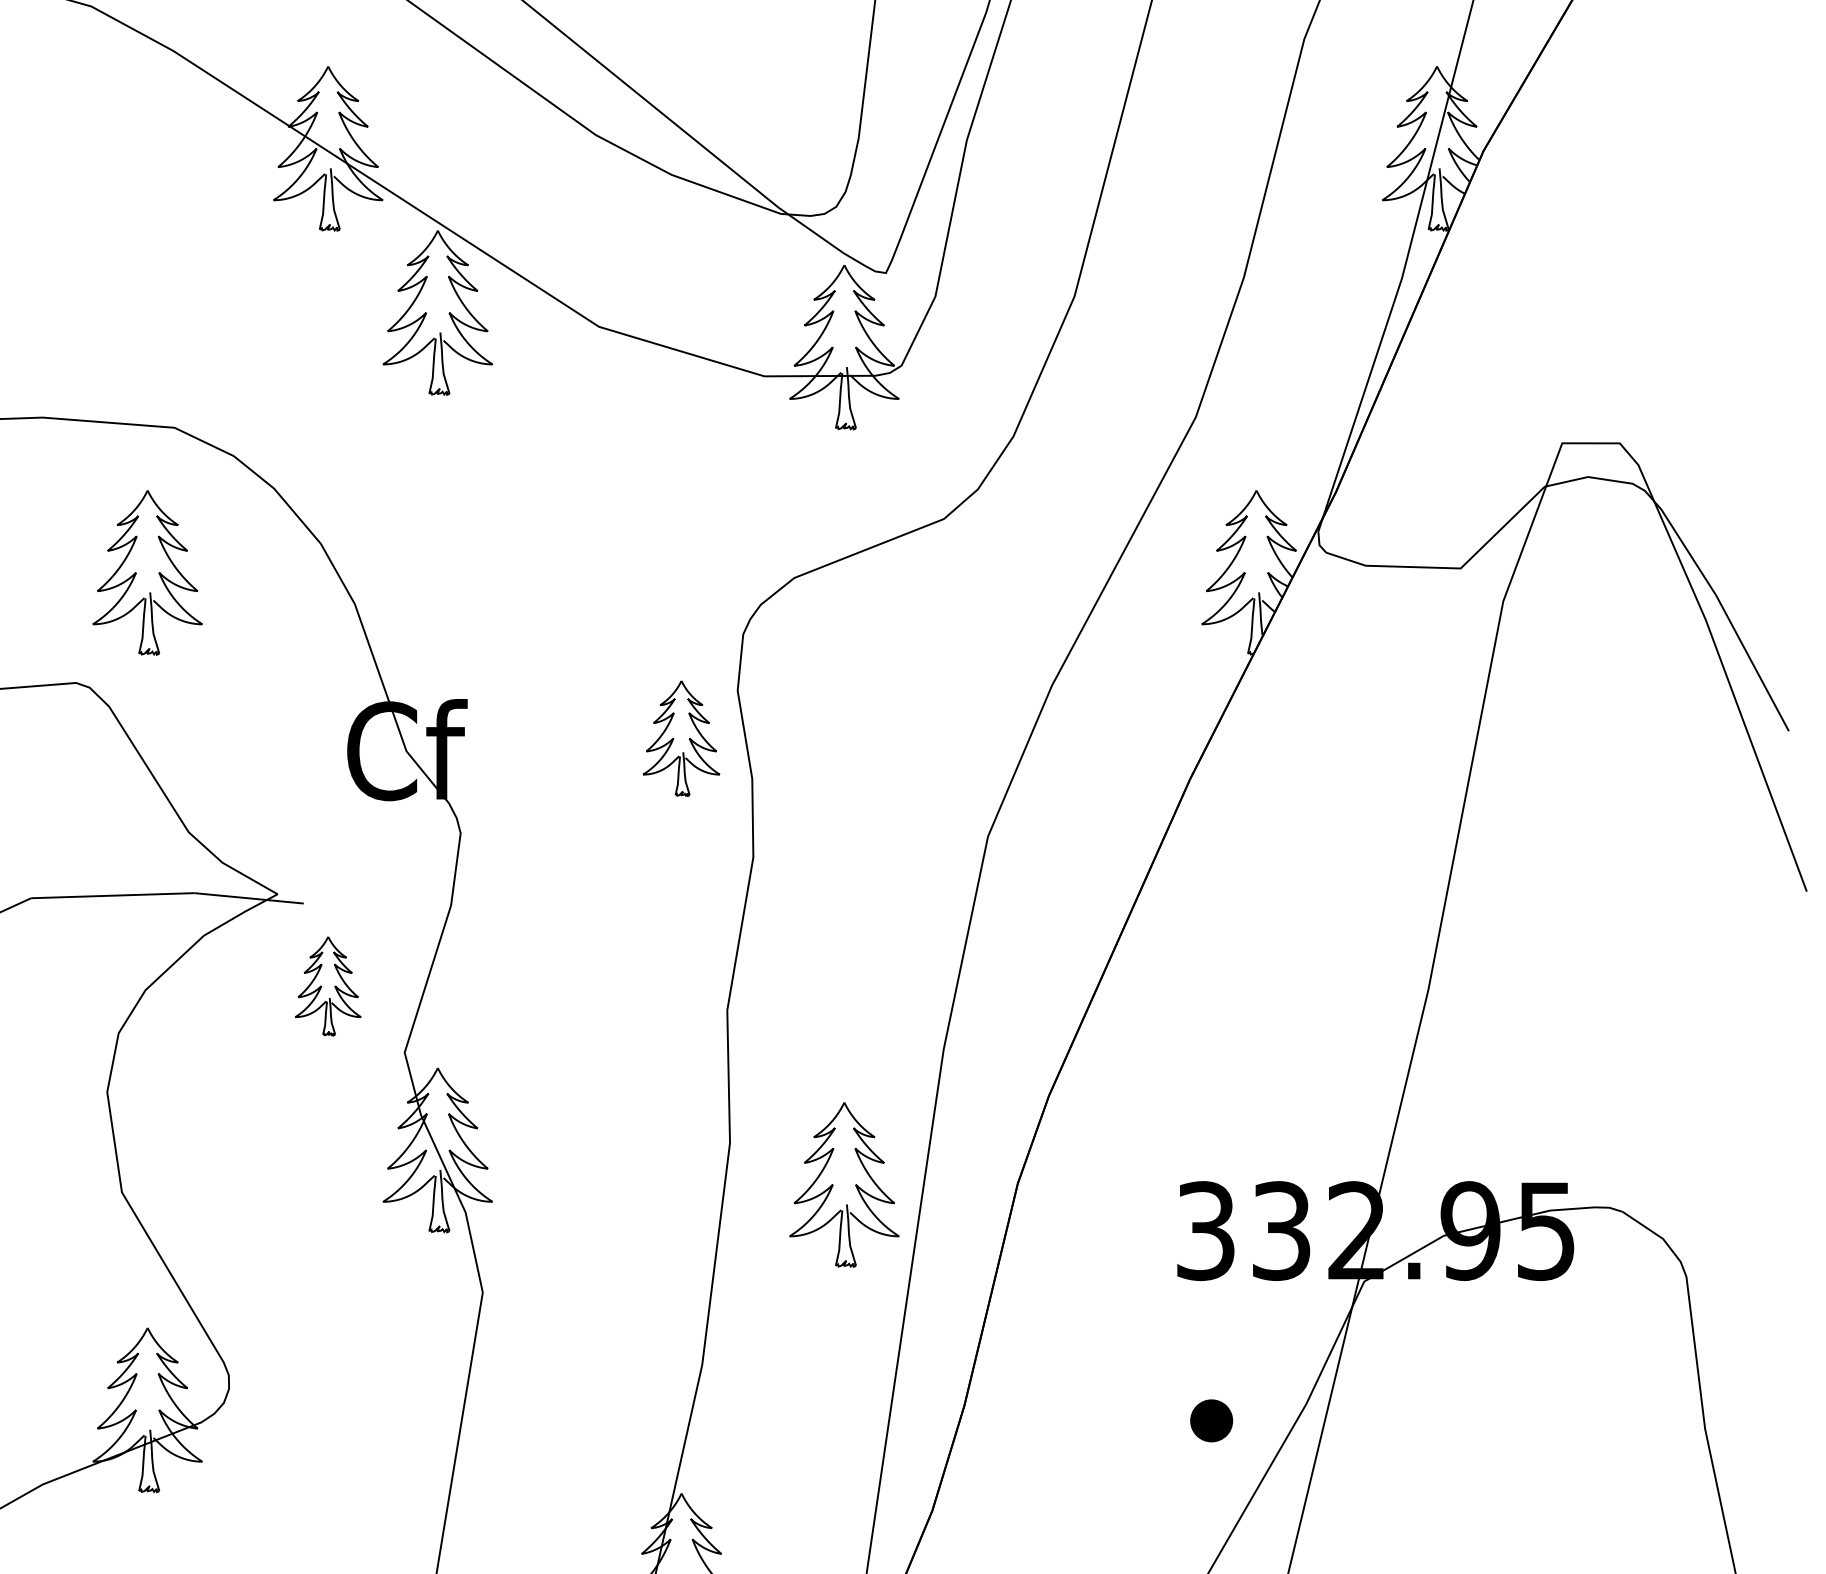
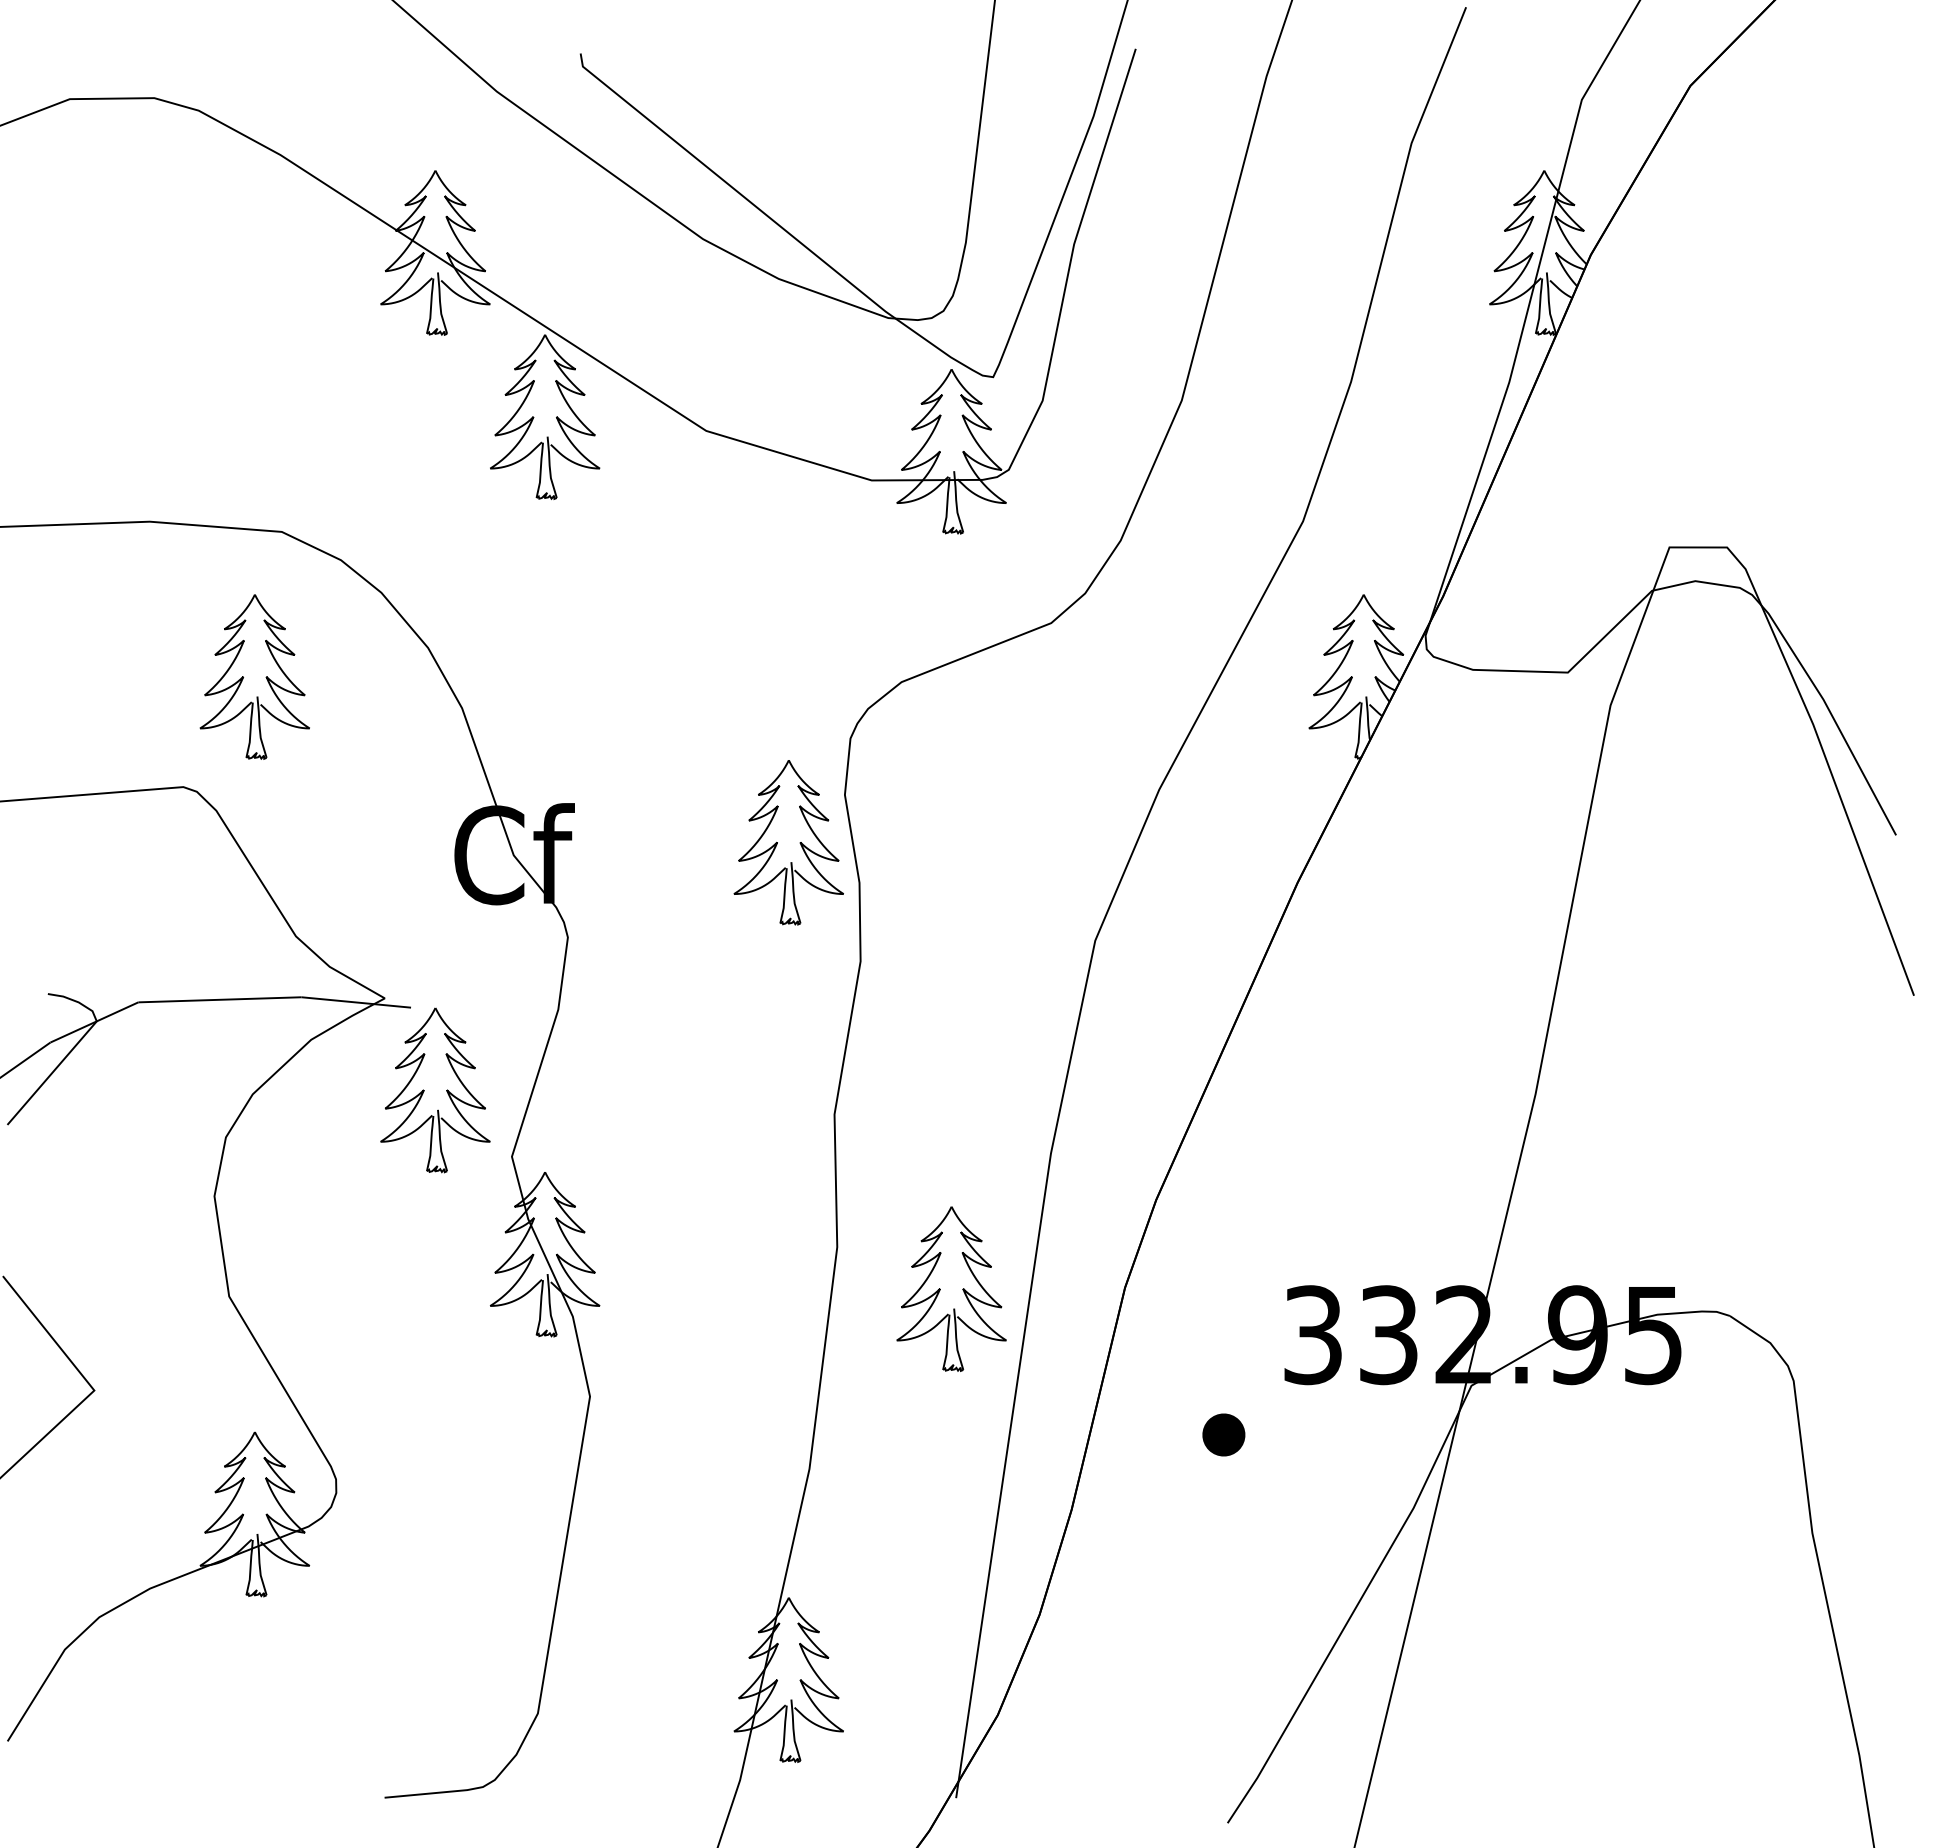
part: (681, 738) -> (788, 842), size x1.43
part: (328, 986) -> (435, 1090), size x1.67
part: (1211, 1420) -> (1223, 1434), moved

